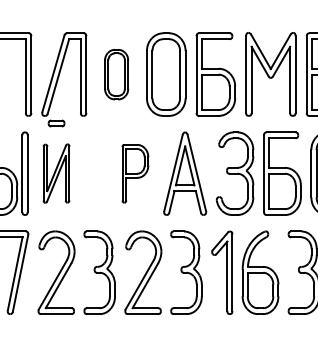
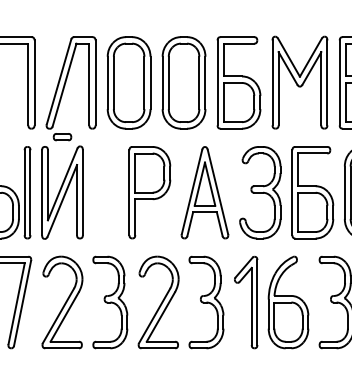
part: (116, 74) -> (128, 82), size x1.67
part: (56, 173) -> (62, 192), size x1.43
part: (135, 173) -> (149, 192), size x1.43

